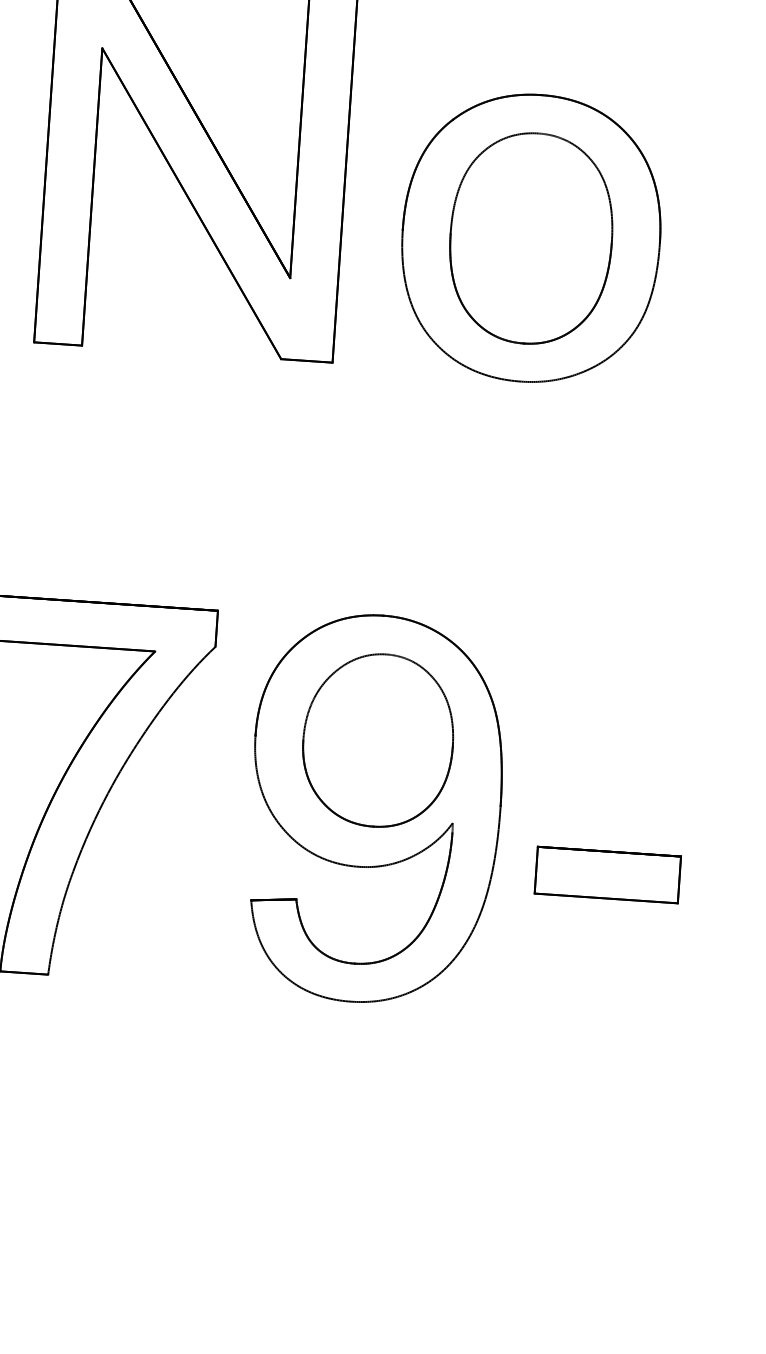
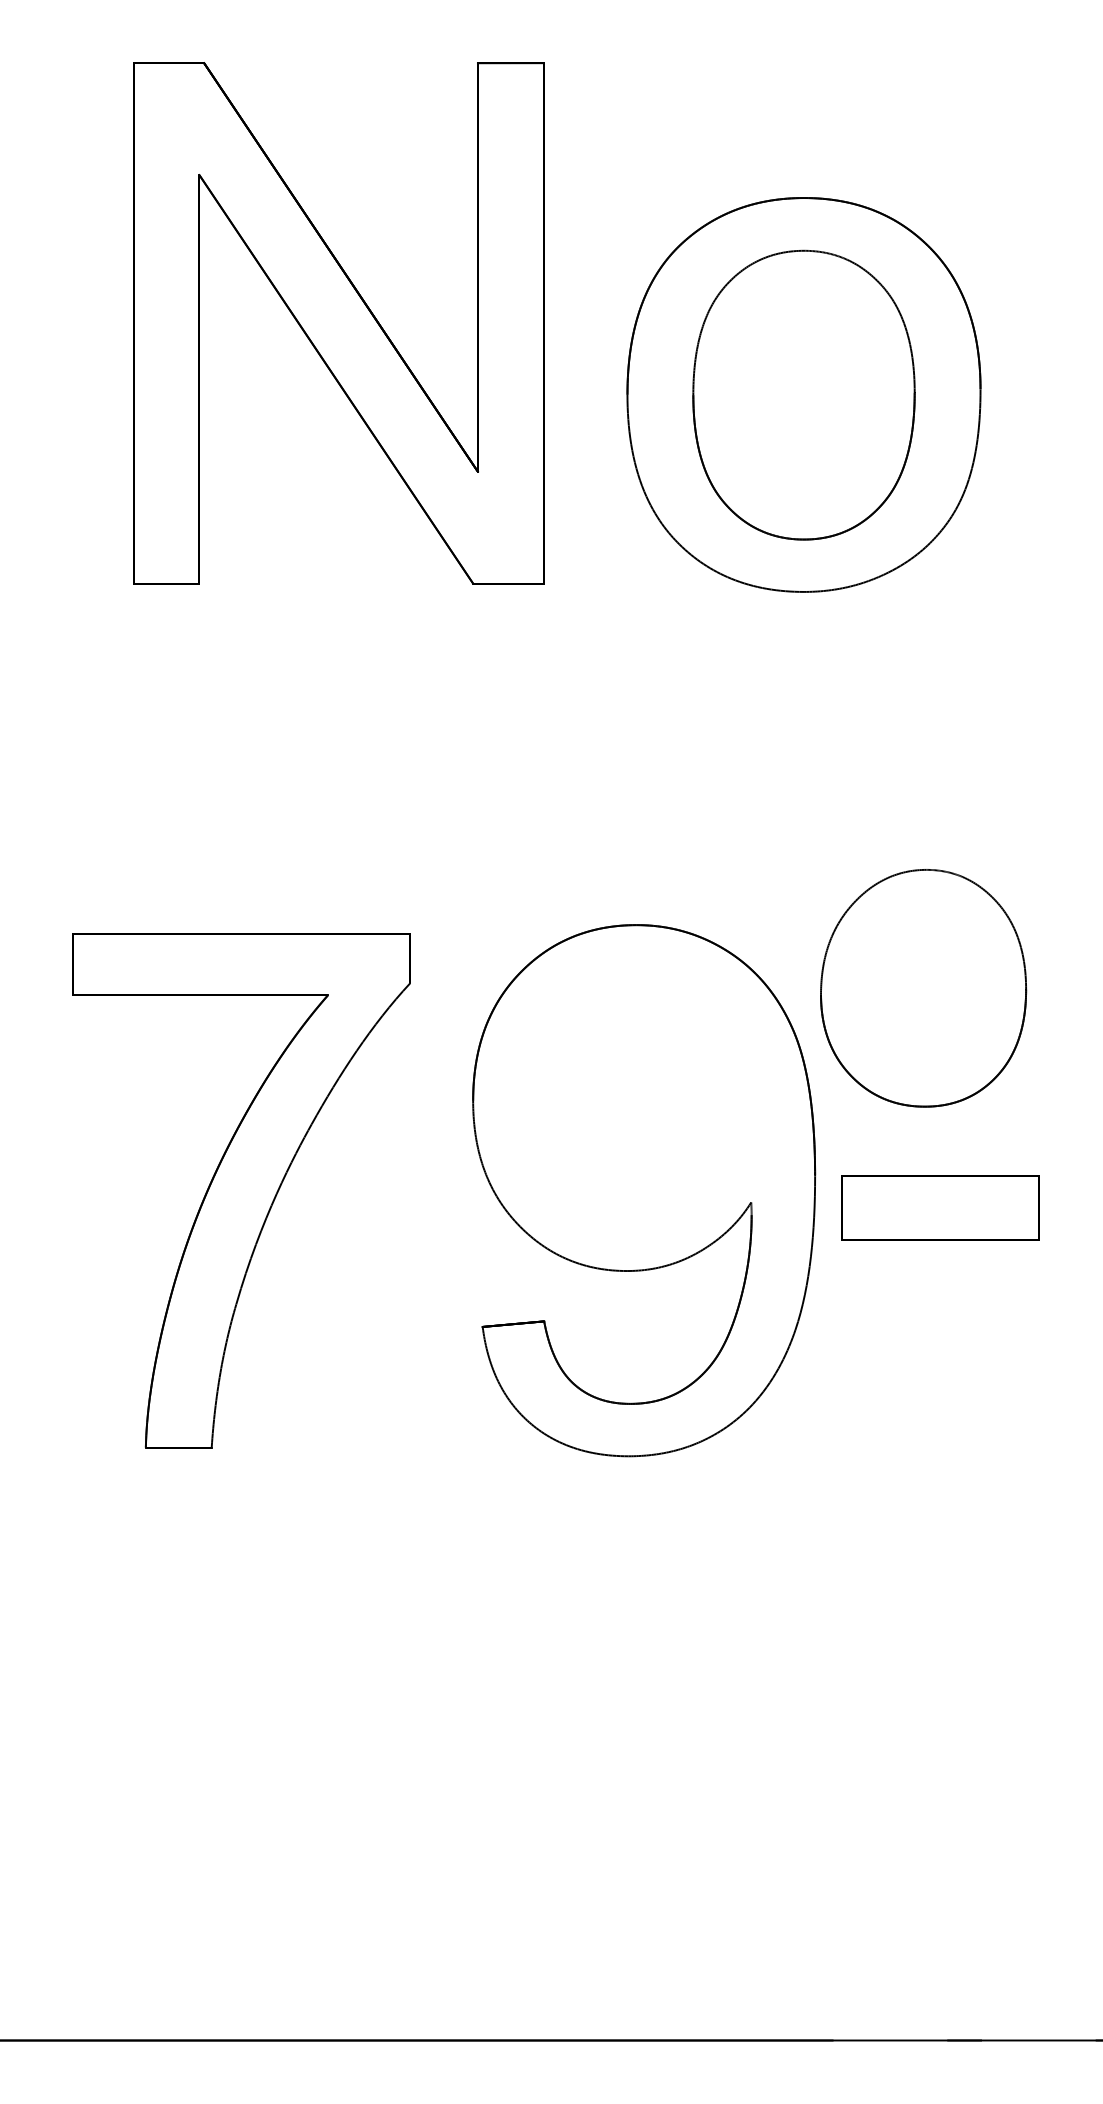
part: (378, 740) -> (923, 988), moved
part: (608, 874) -> (940, 1207), moved

